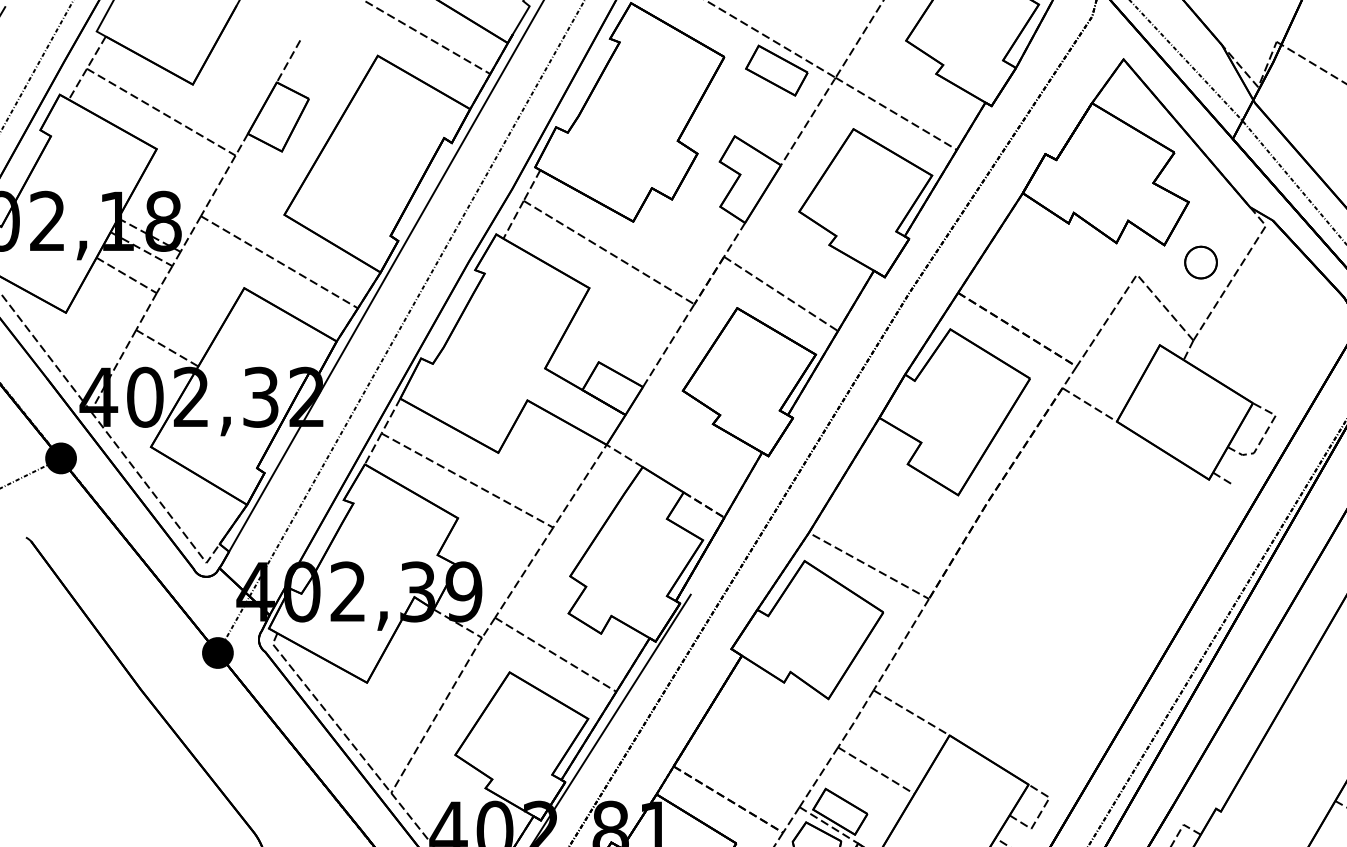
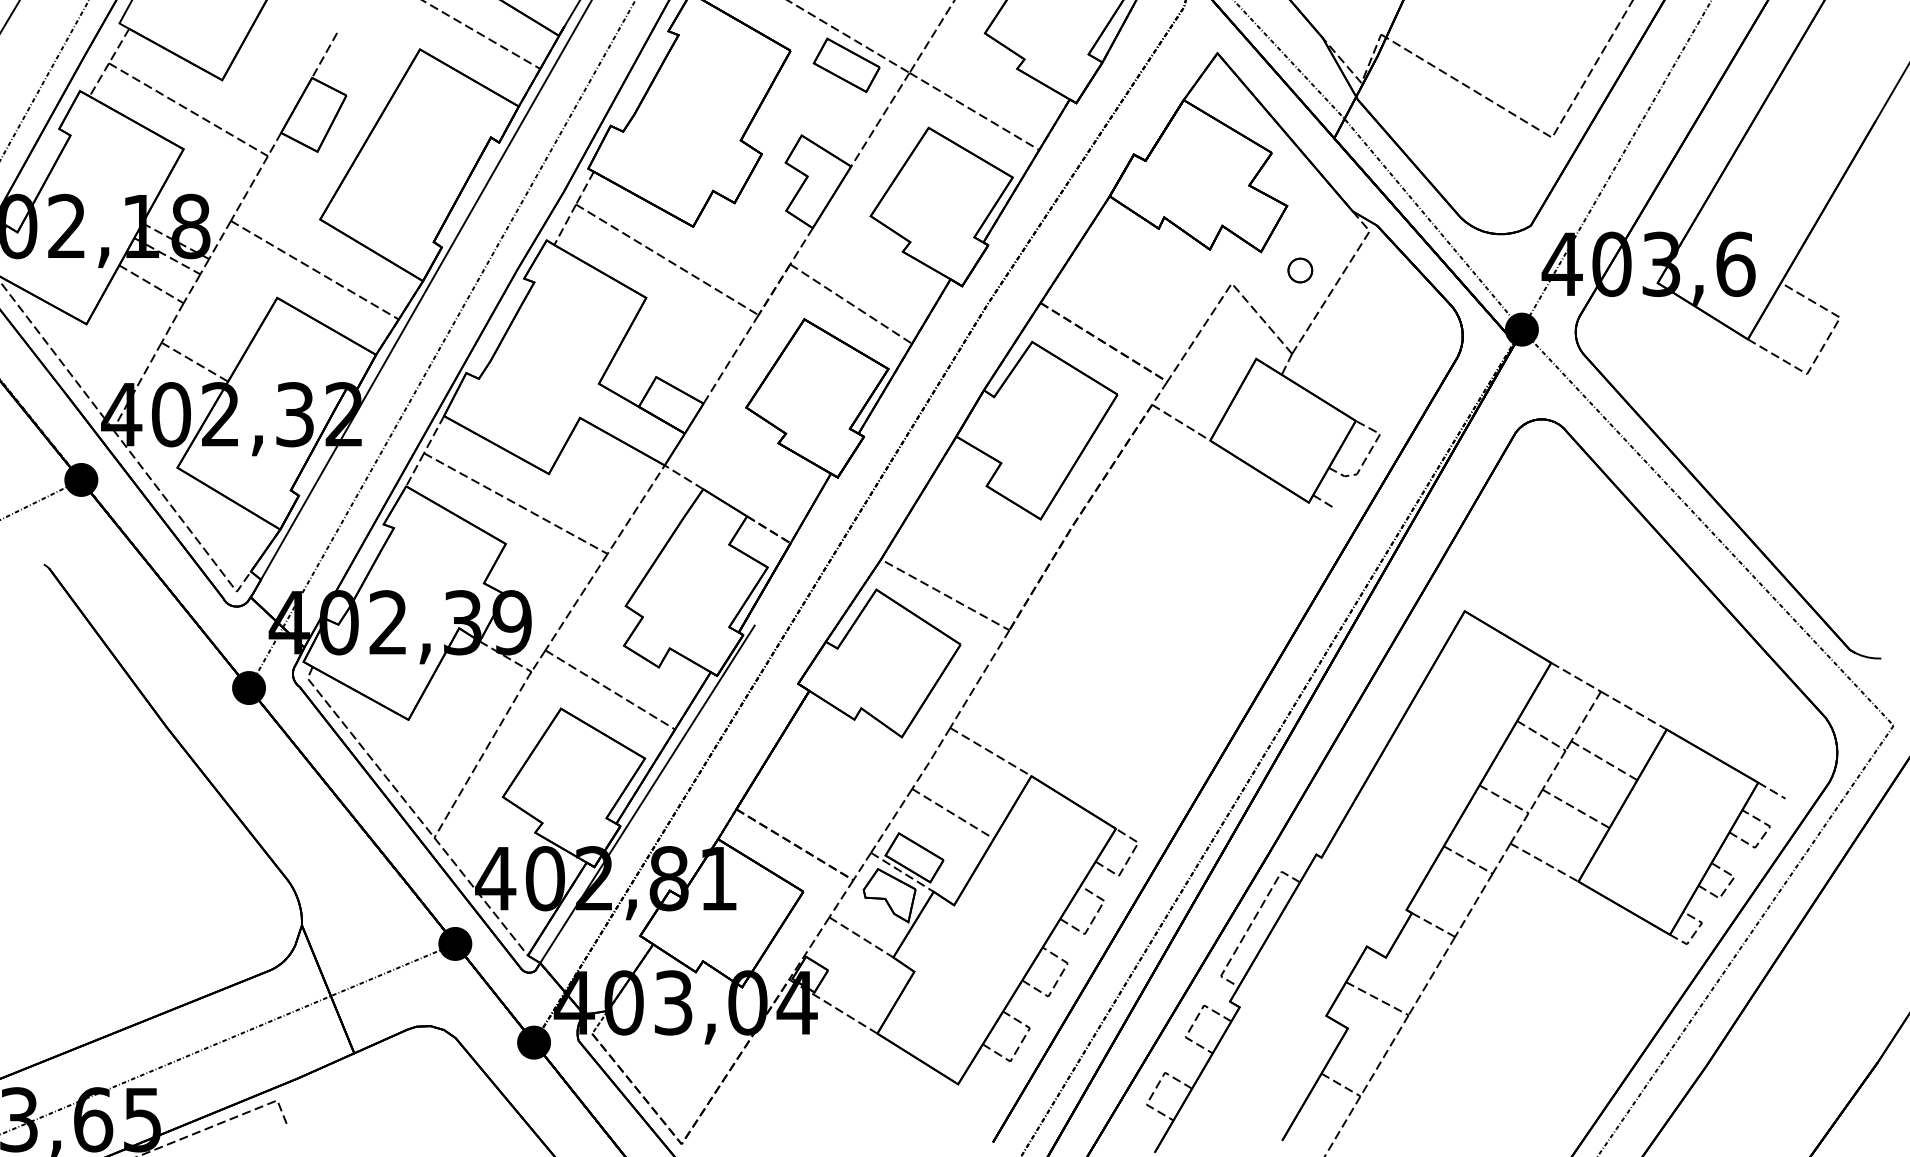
part: (1201, 262) -> (1300, 270), size x0.7

